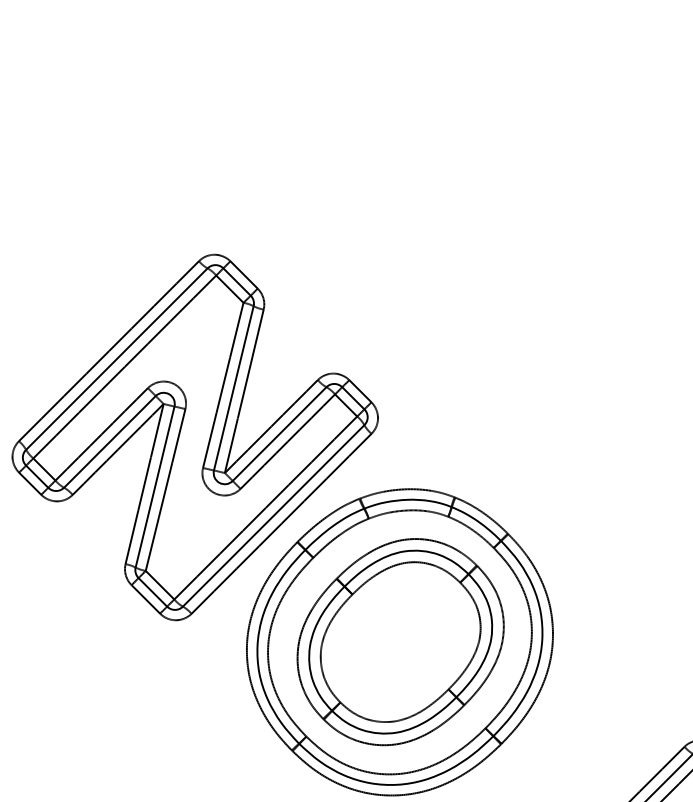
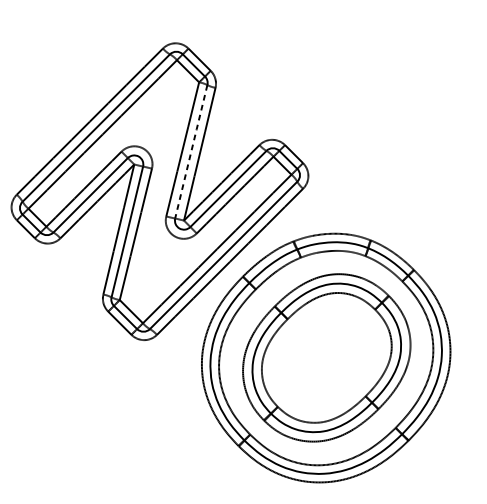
line: (233, 388) -> (191, 151), solid -> dashed

